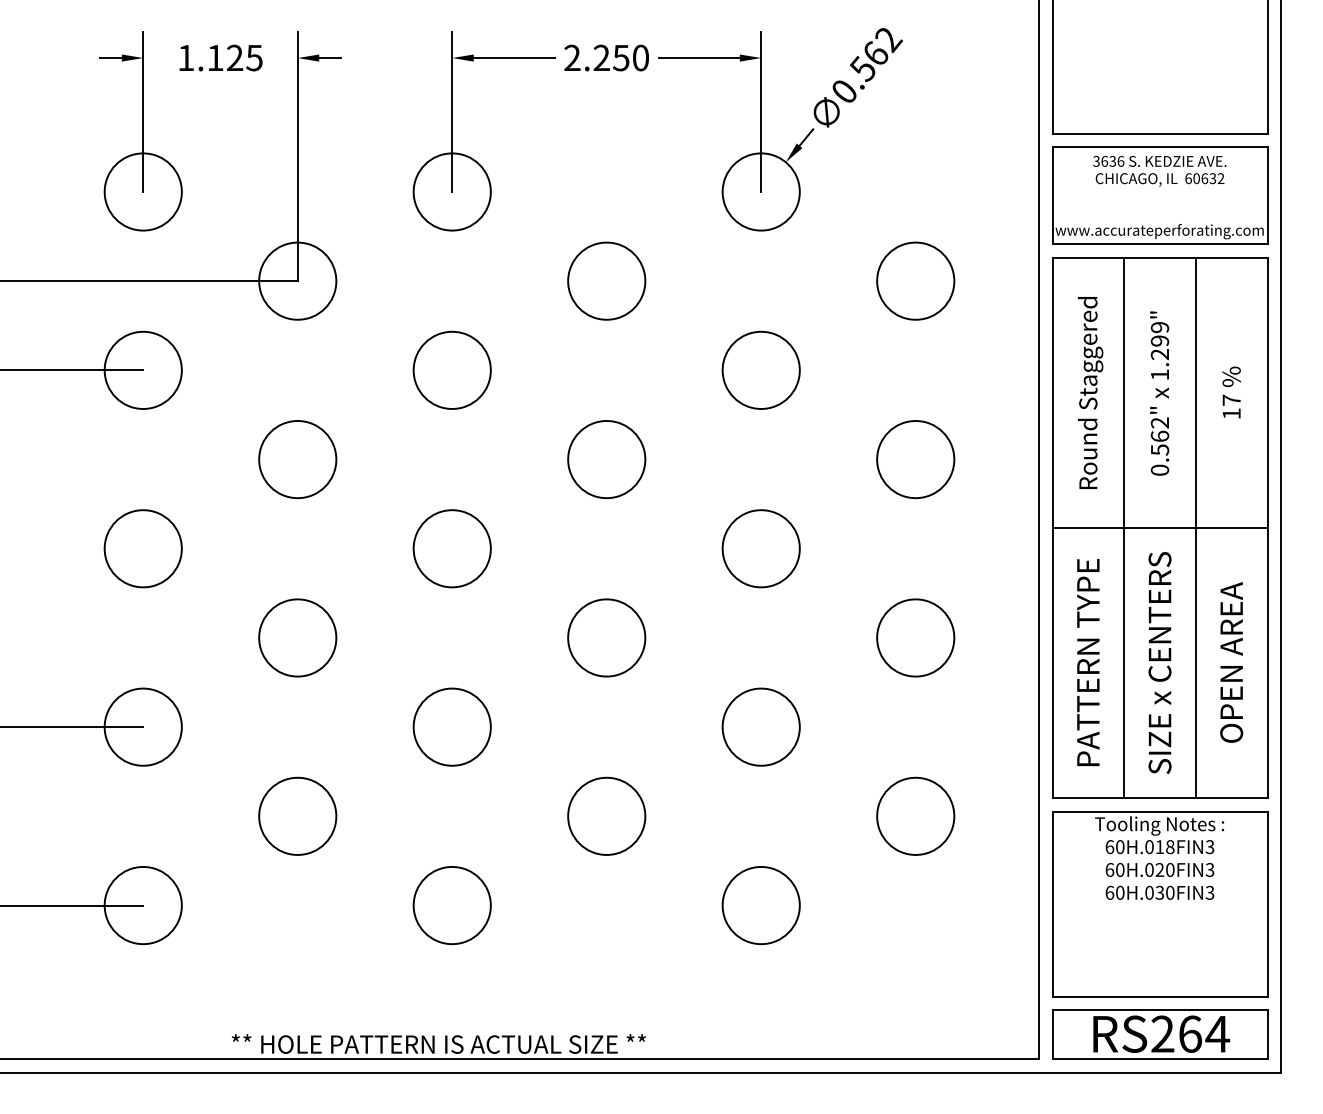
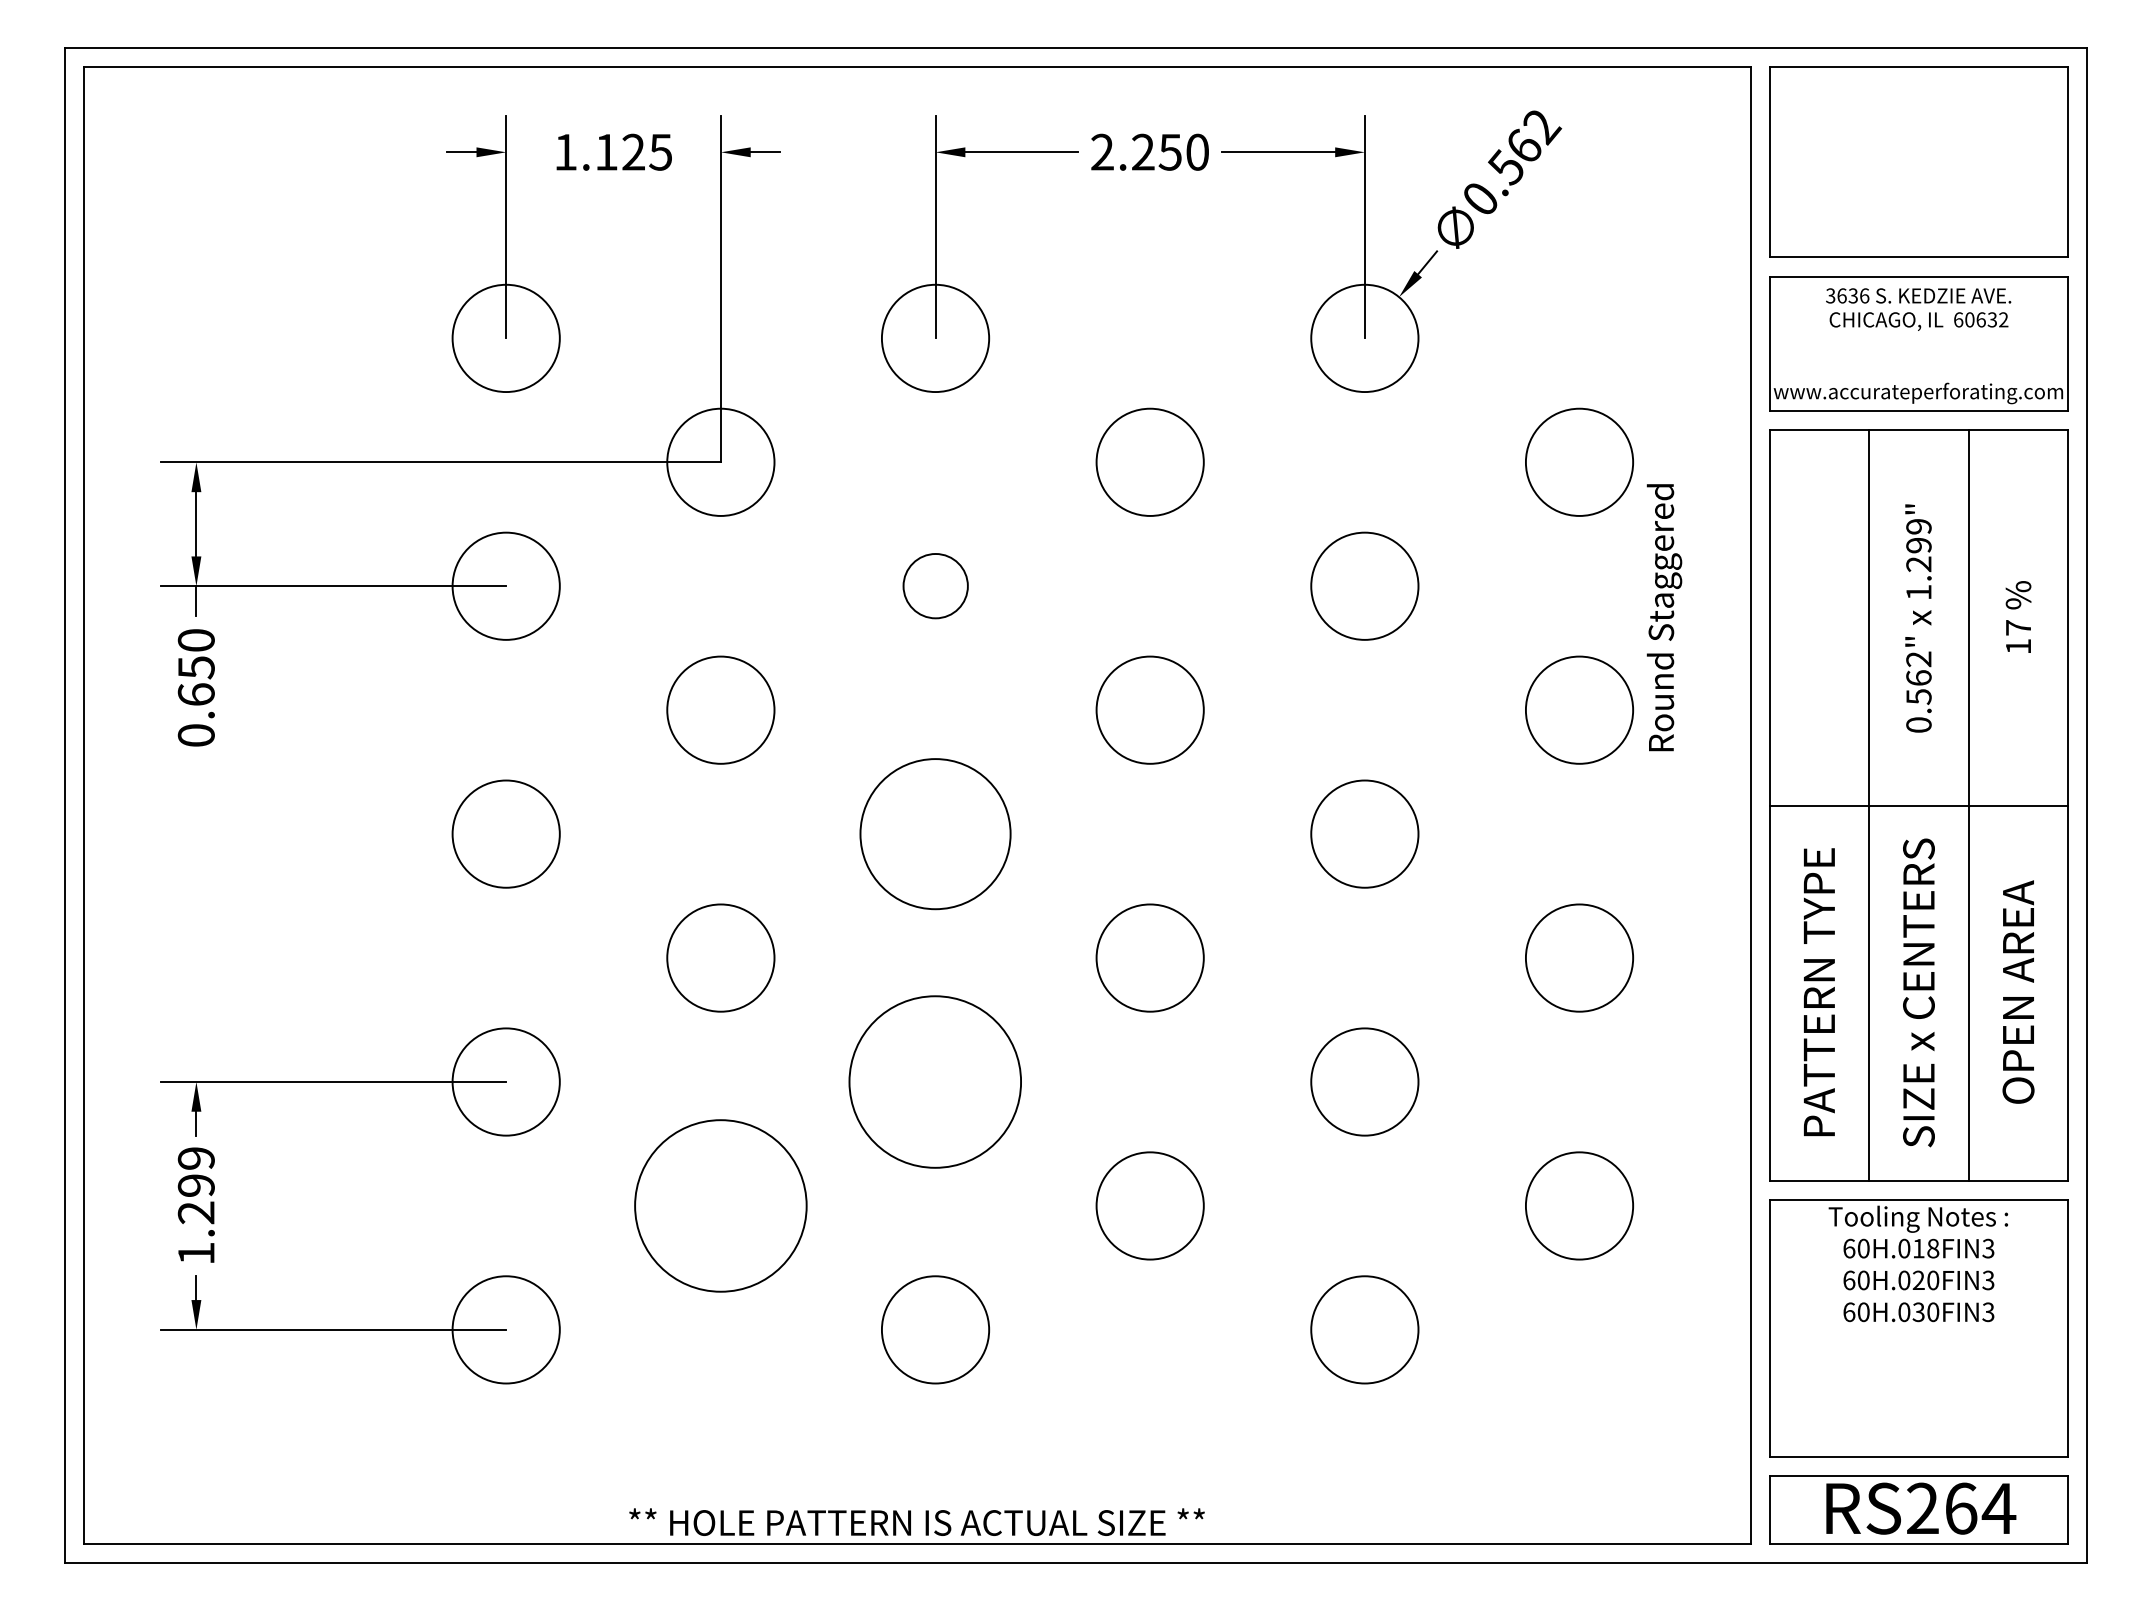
circle: (452, 369) -> (935, 585), size x0.6
text: (1090, 392) -> (1664, 617), moved
circle: (452, 548) -> (935, 833), size x1.4
circle: (452, 726) -> (935, 1081), size x1.6
circle: (297, 816) -> (720, 1205), size x1.6

